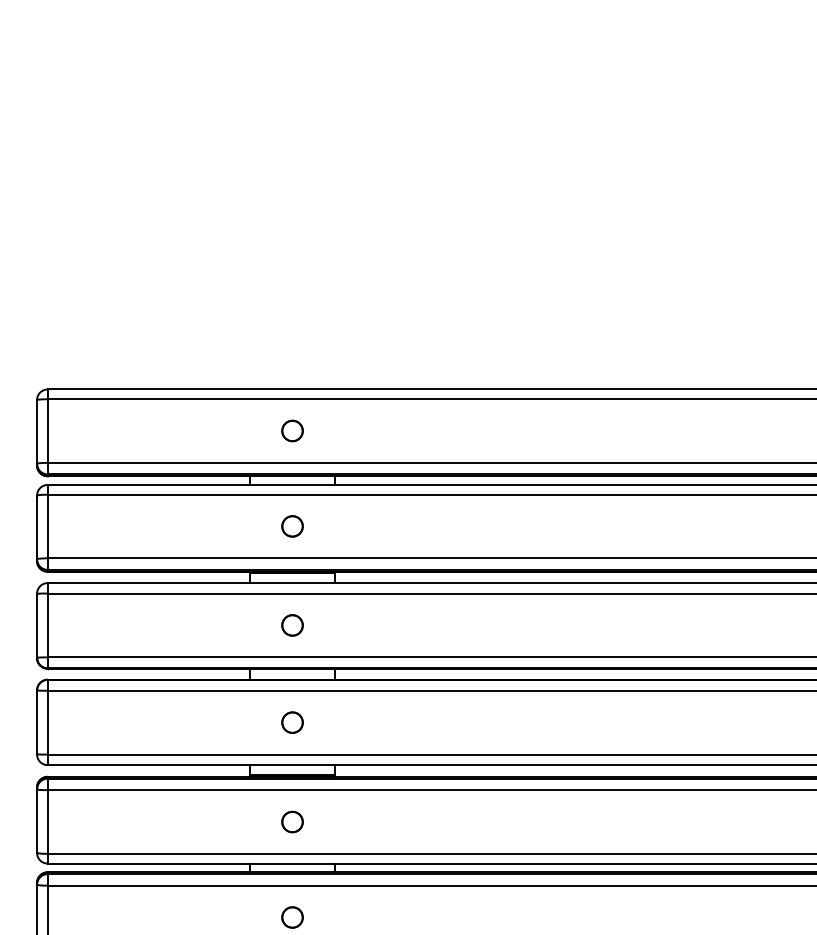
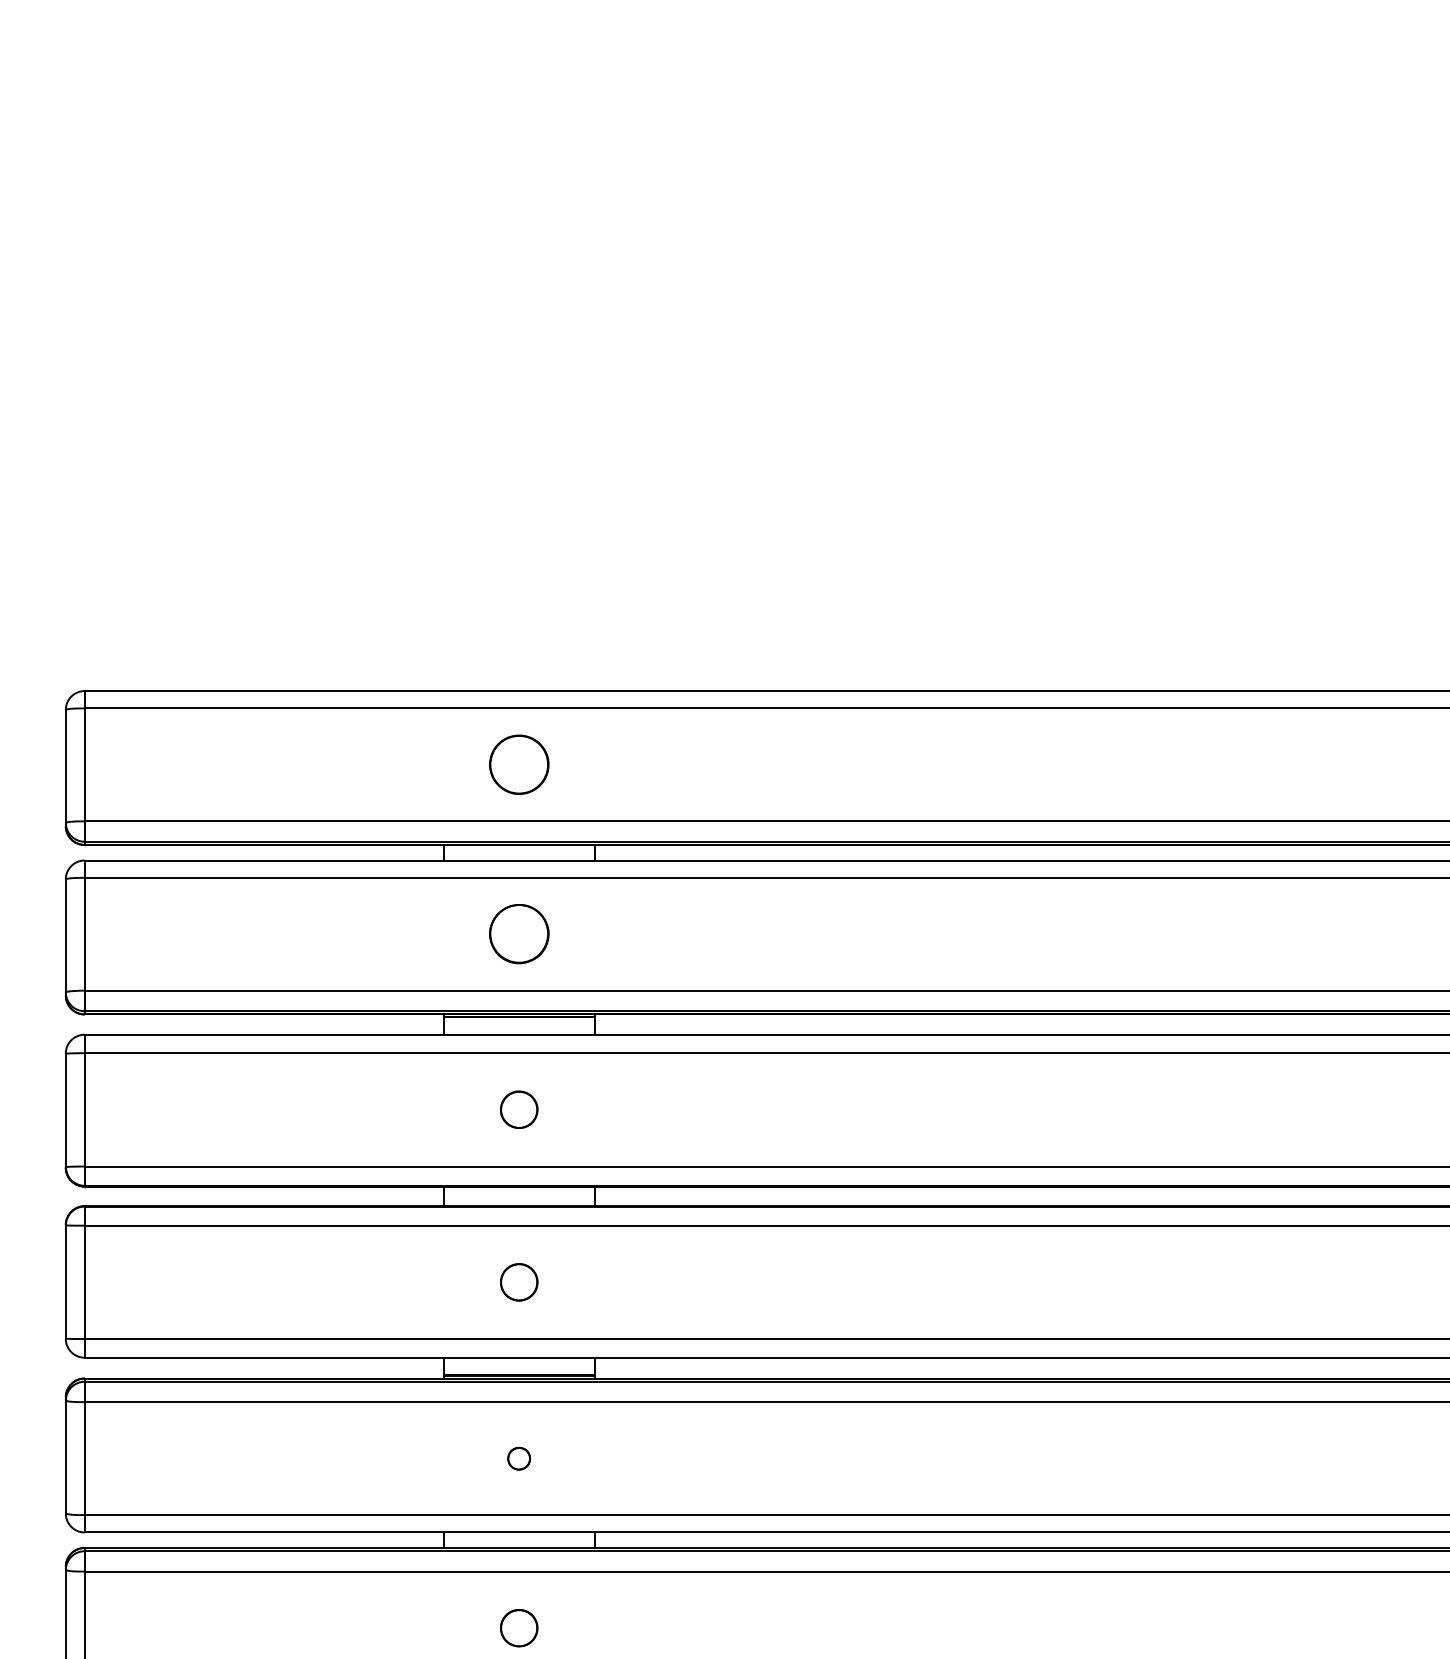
part: (292, 430) -> (519, 763), size x1.6
circle: (292, 526) -> (519, 934), size x1.6
part: (292, 821) -> (519, 1457), size x0.6

